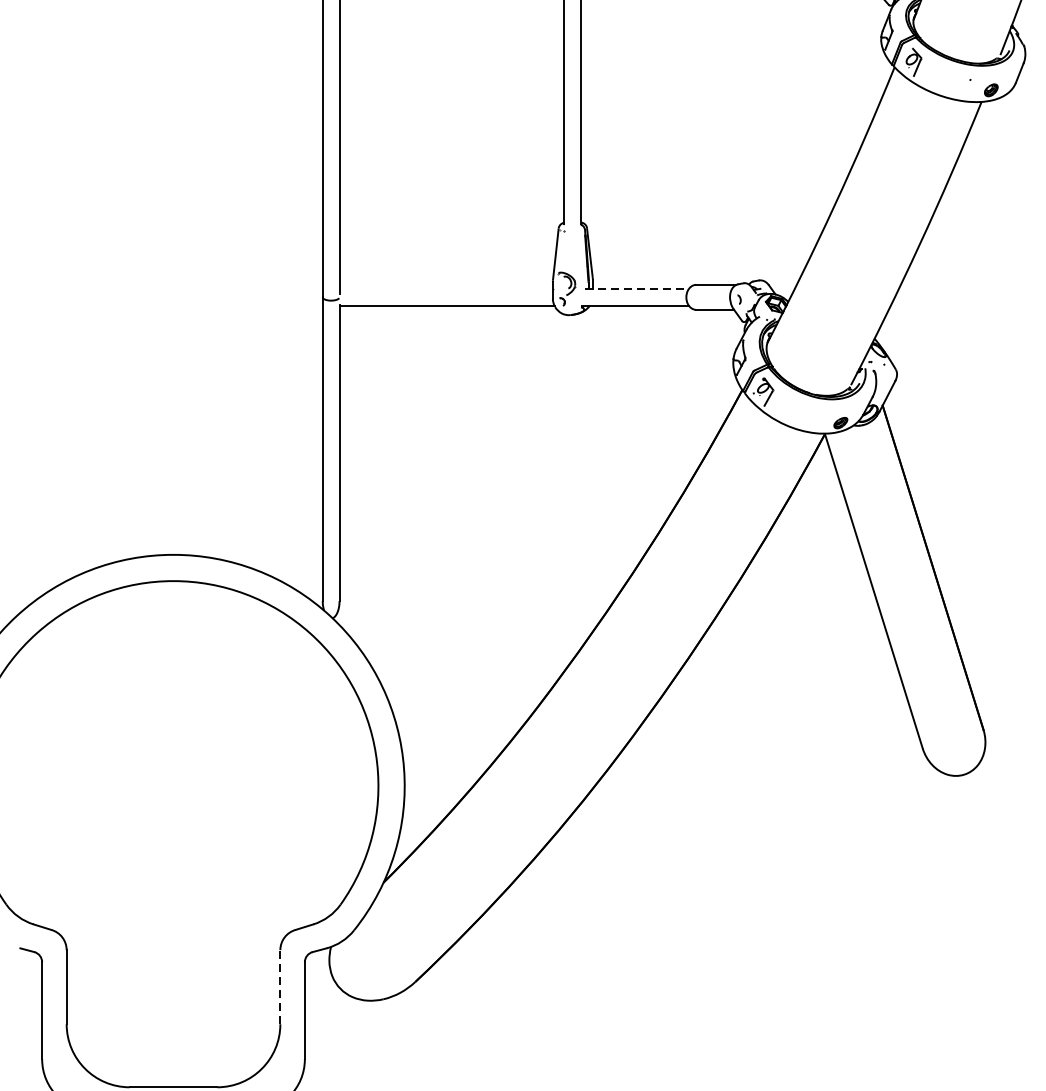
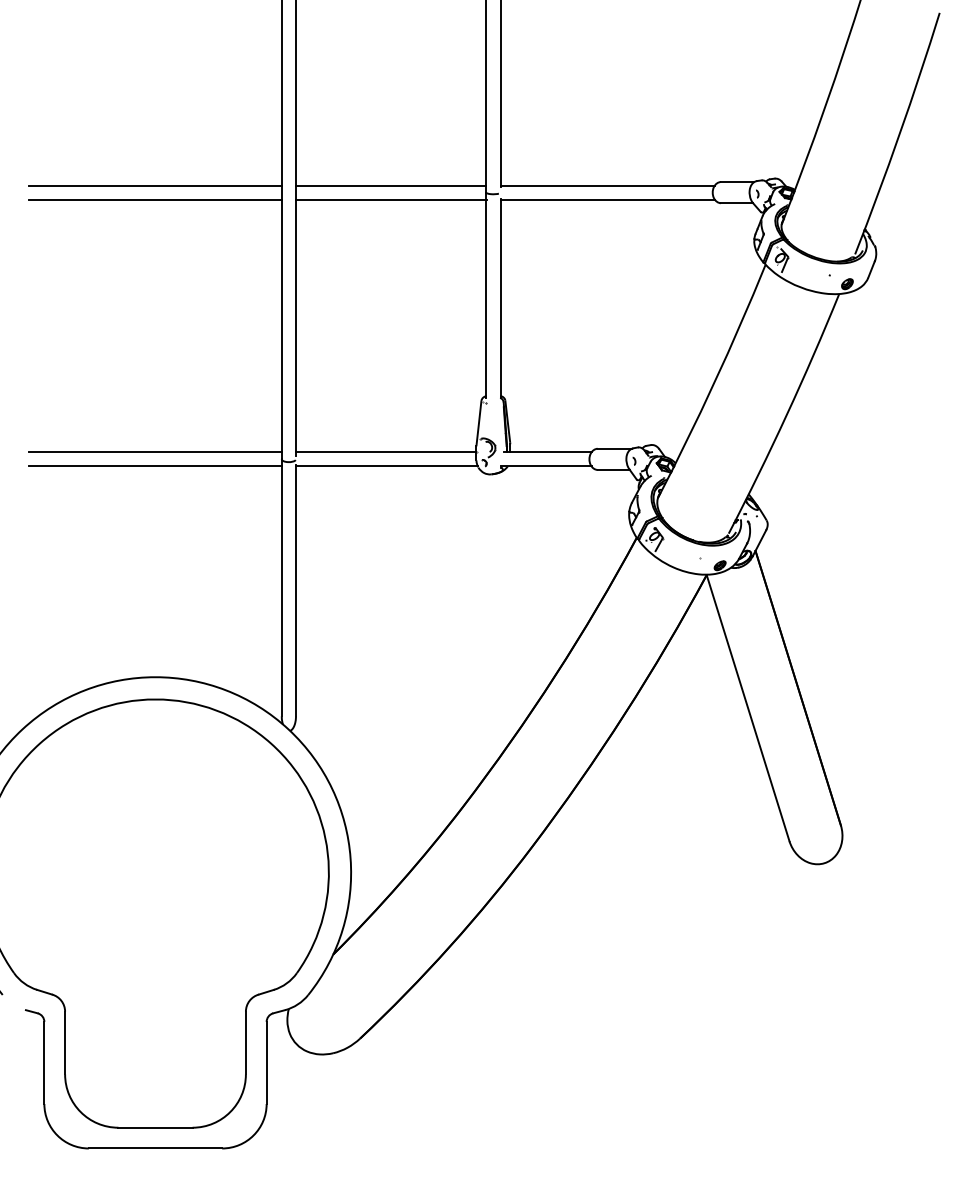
line: (173, 289) -> (155, 452), added
line: (446, 289) -> (386, 452), added
line: (636, 289) -> (547, 452), dashed -> solid
line: (173, 305) -> (155, 466), added
line: (279, 986) -> (245, 1042), dashed -> solid

